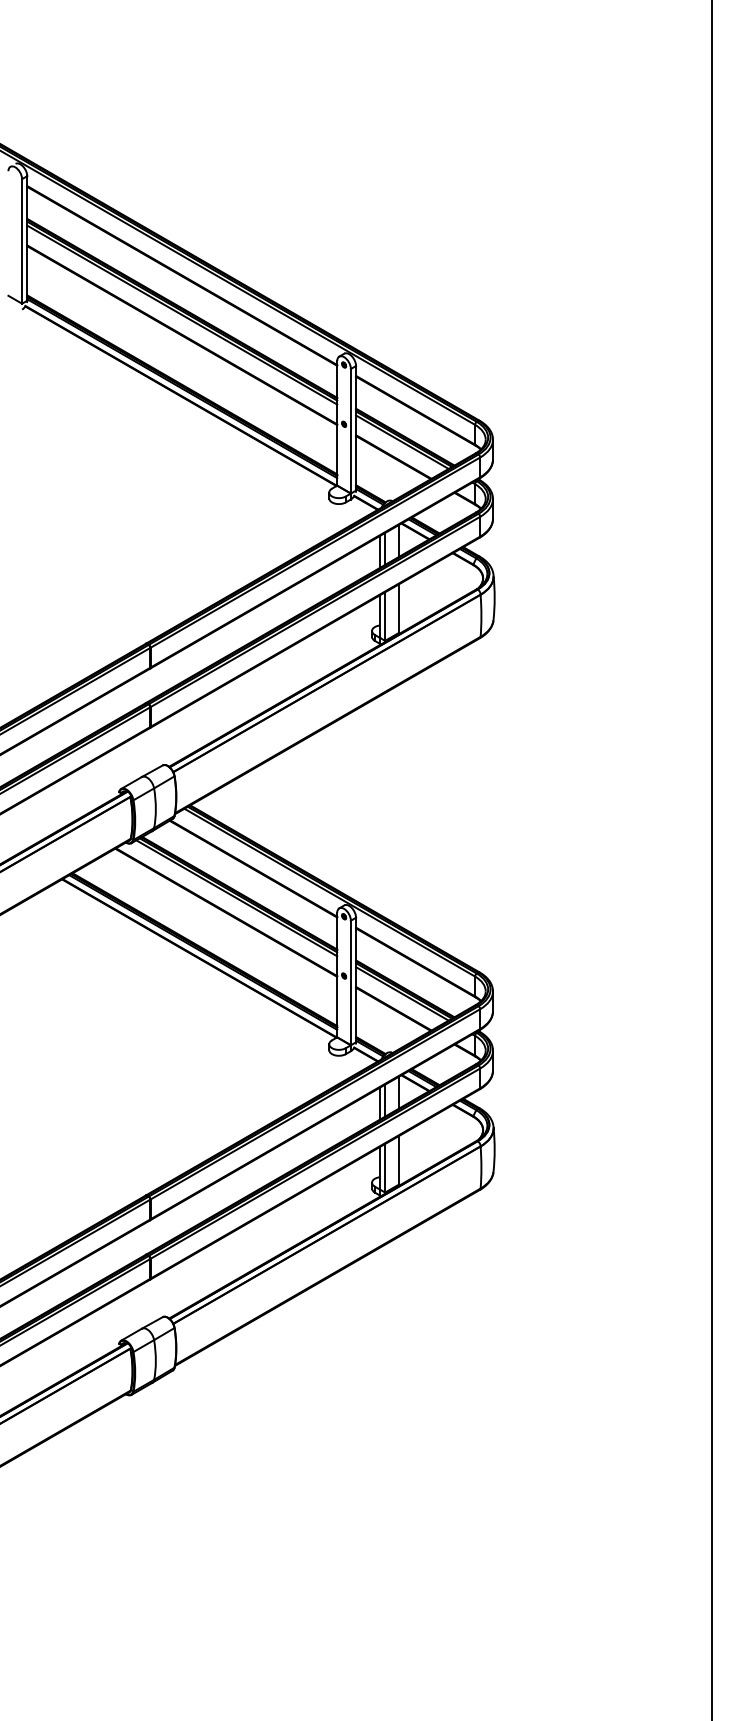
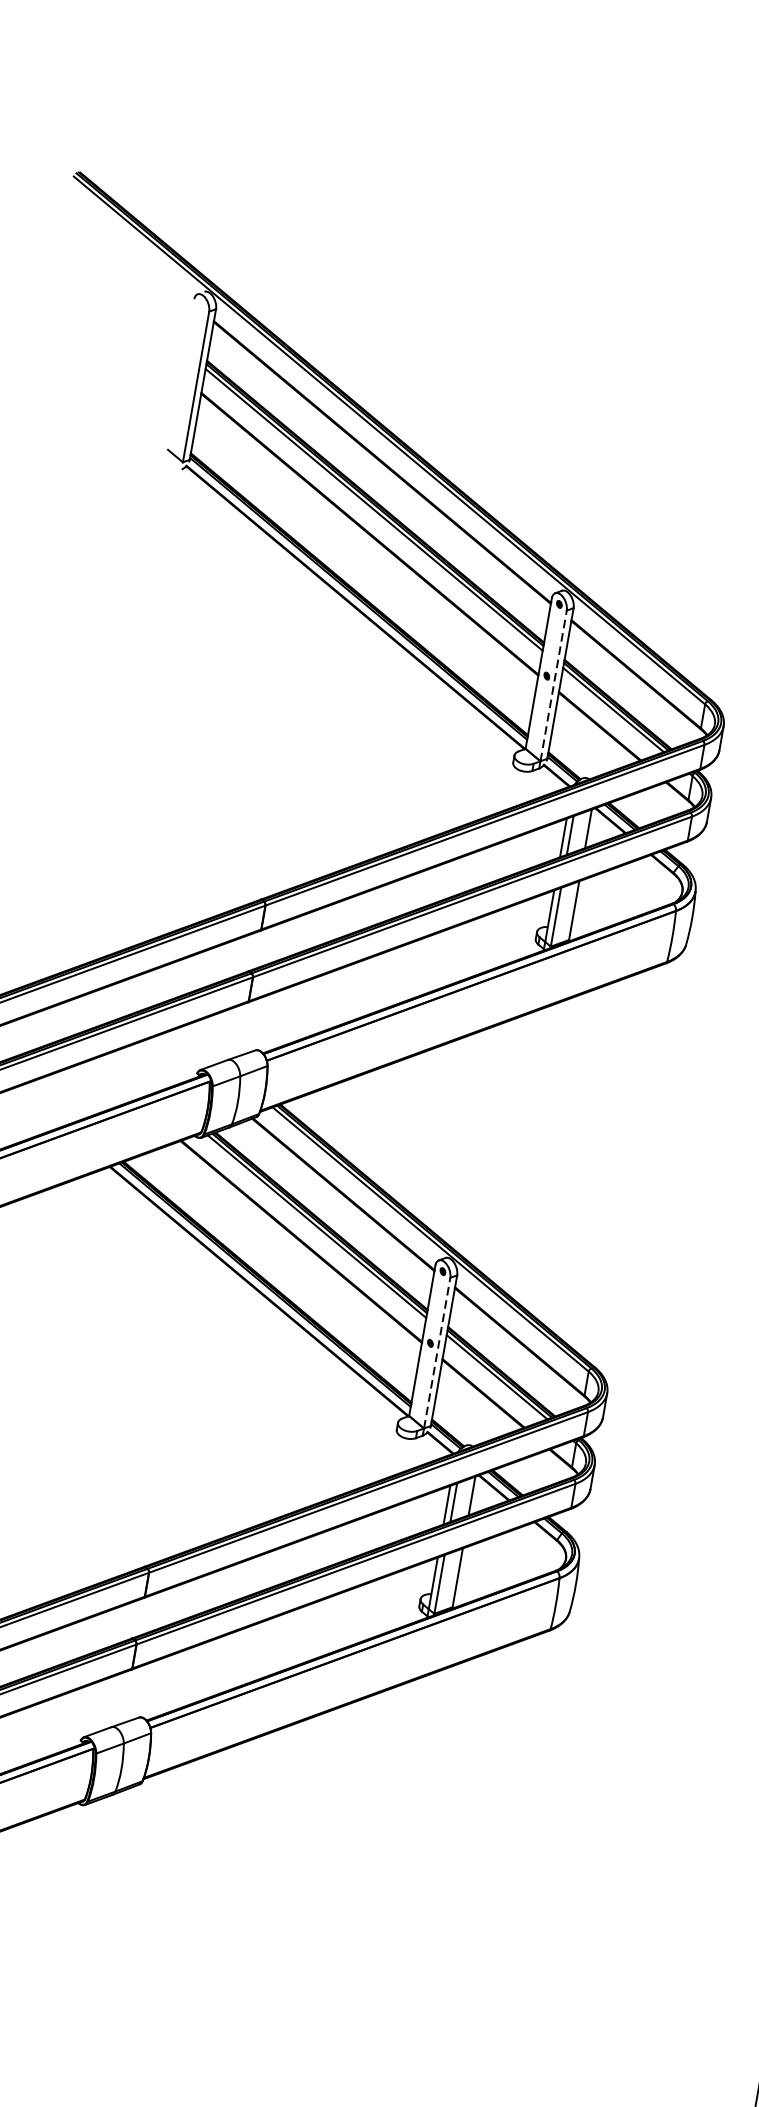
line: (350, 430) -> (553, 684), solid -> dashed
line: (350, 982) -> (436, 1352), solid -> dashed

